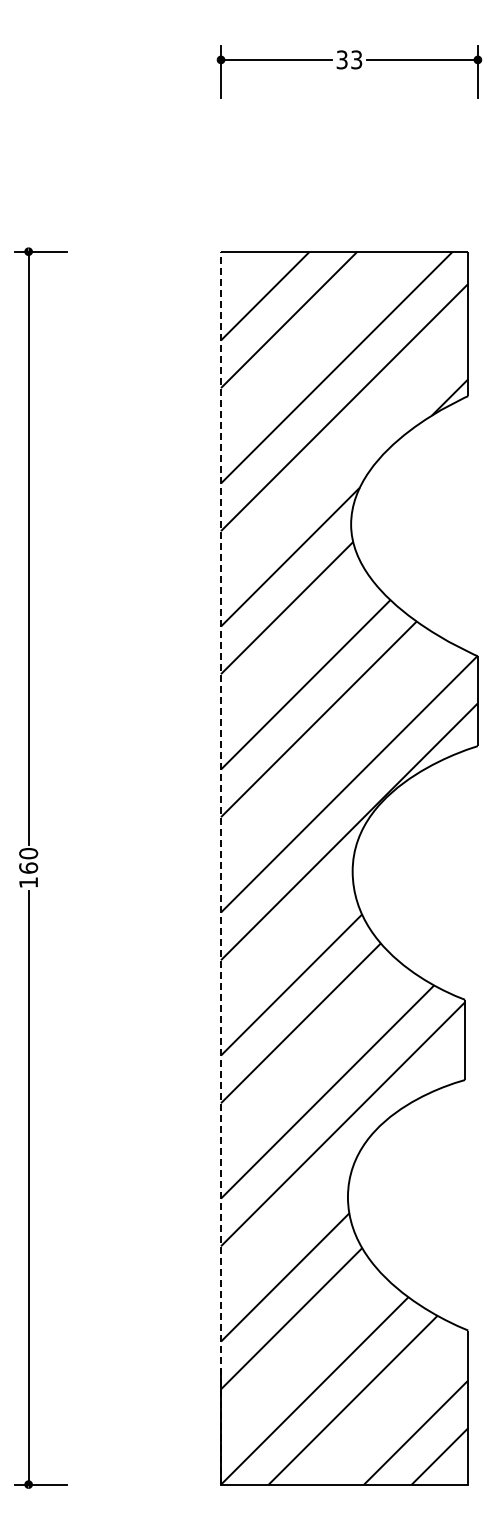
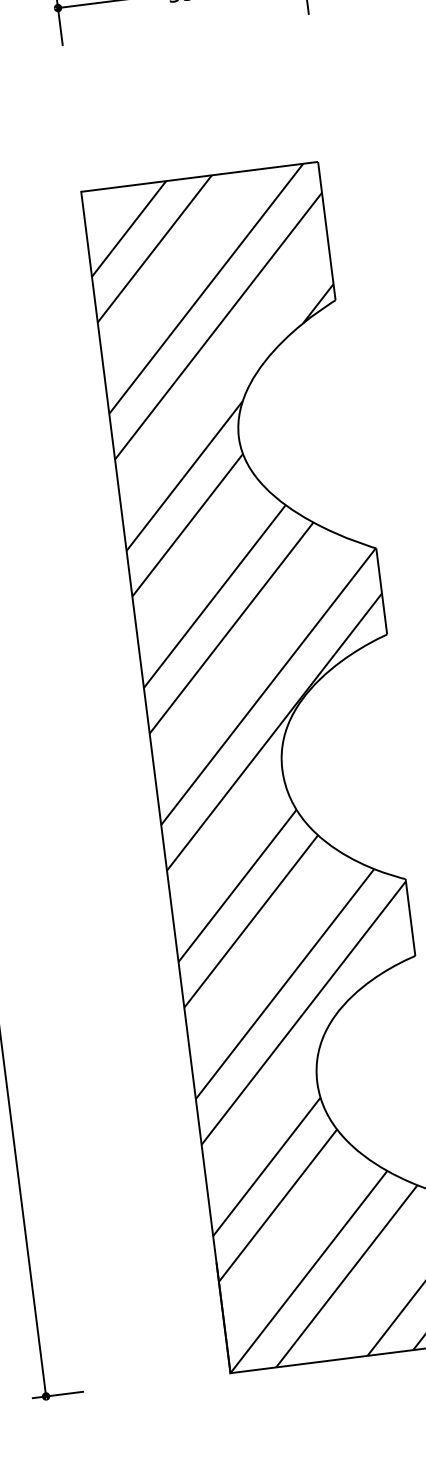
line: (221, 867) -> (156, 781), dashed -> solid

